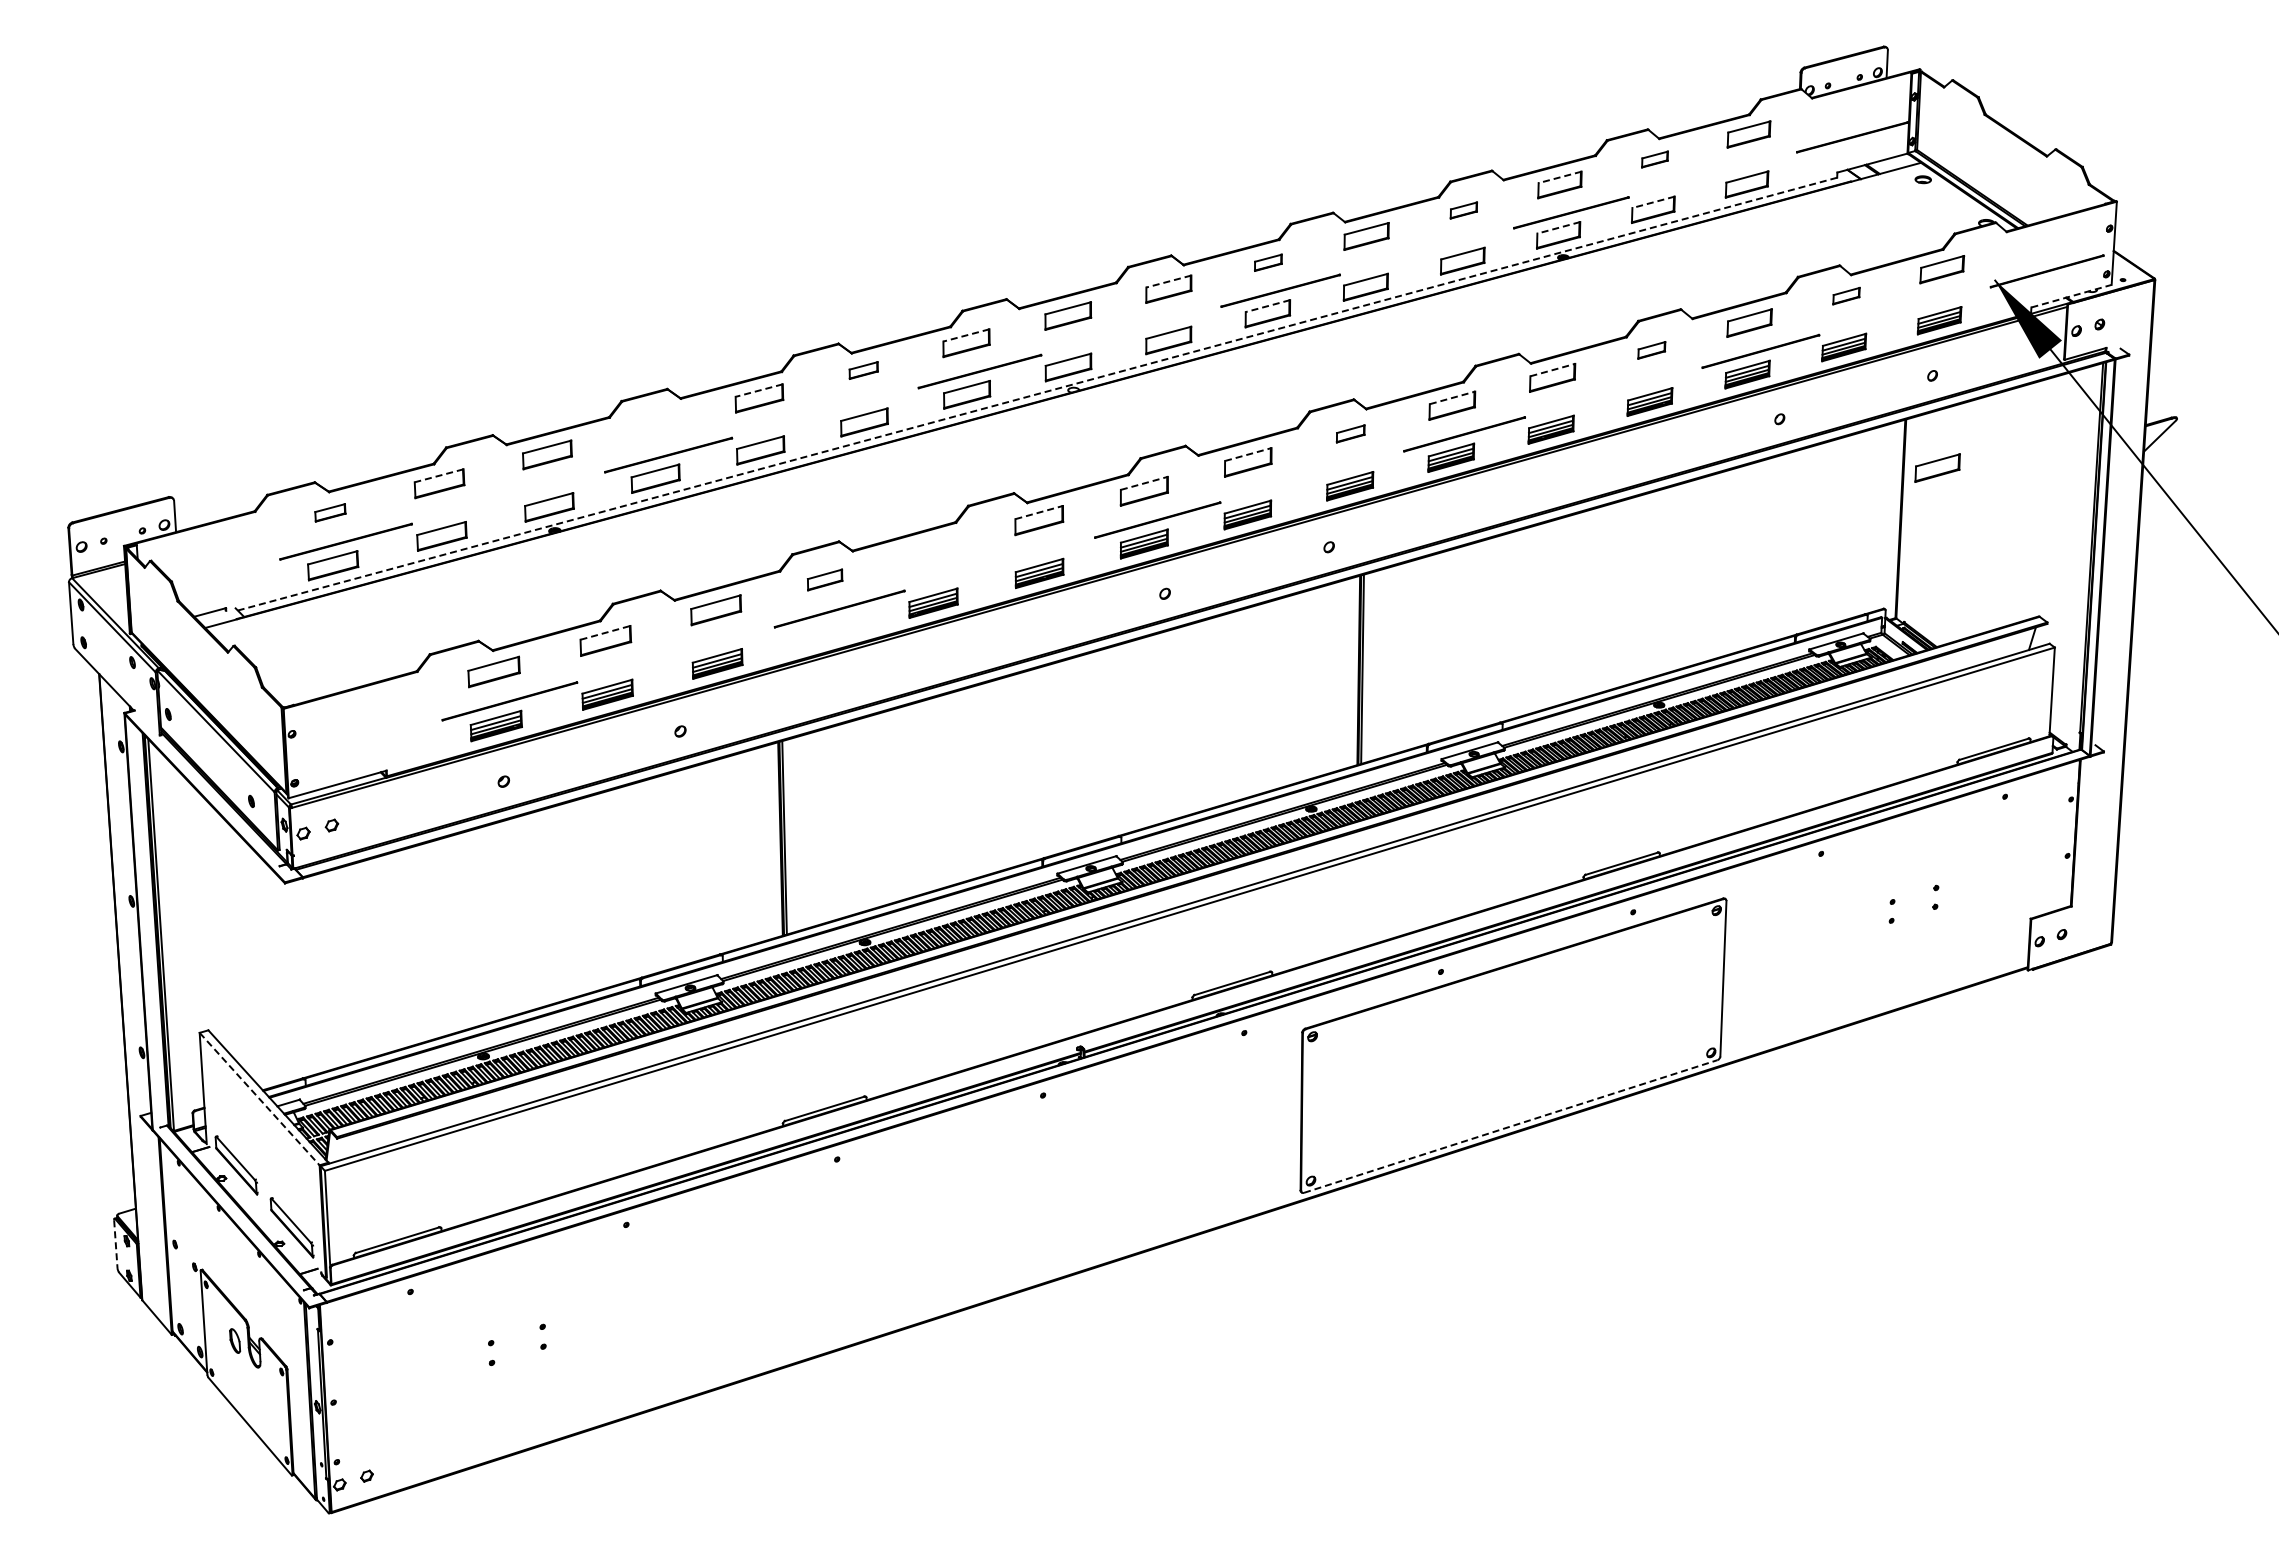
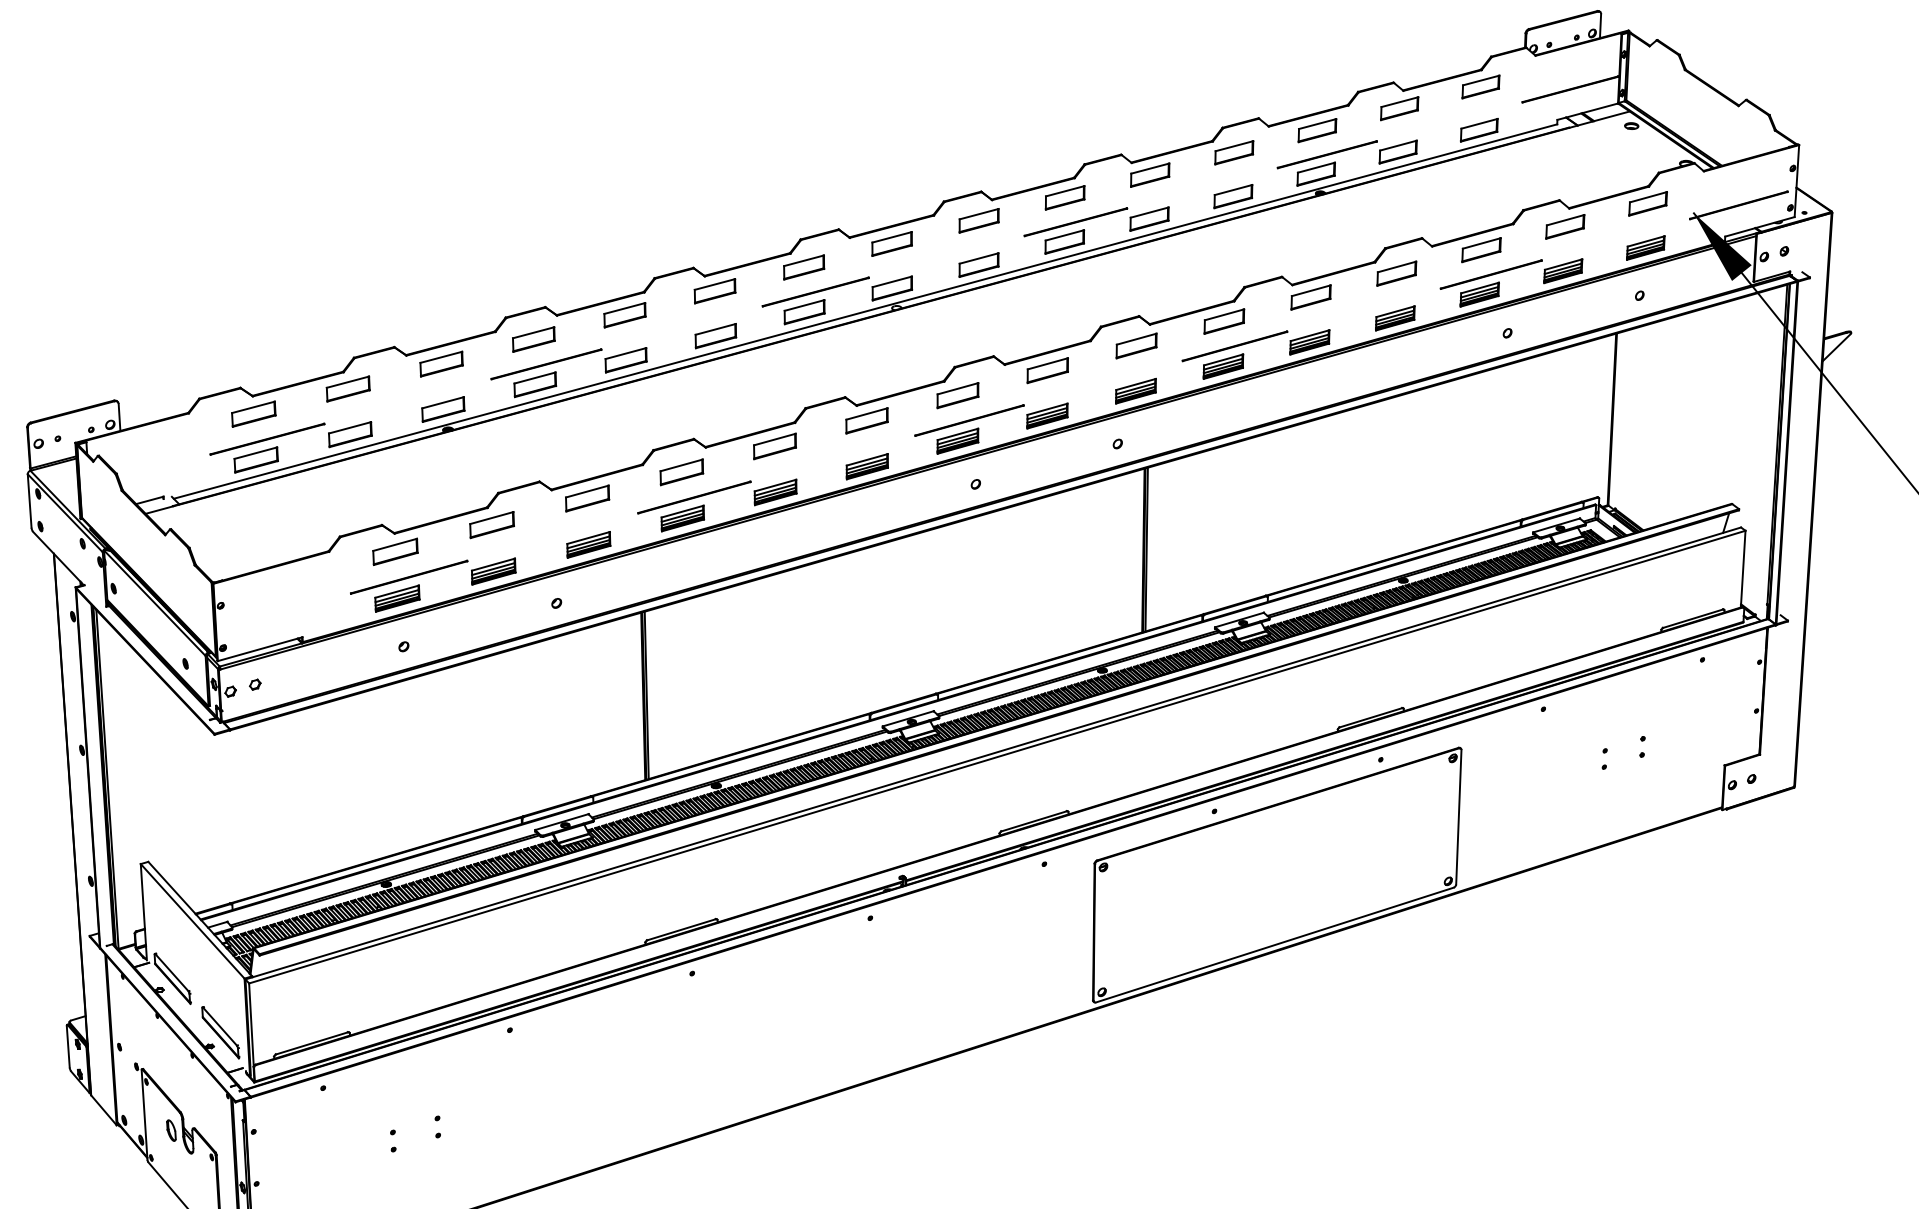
part: (1654, 159) -> (1399, 108), size x1.67
line: (1559, 177) -> (1317, 124), dashed -> solid
line: (1653, 202) -> (1398, 145), dashed -> solid
part: (1463, 210) -> (1234, 152), size x1.67
line: (1558, 227) -> (1316, 167), dashed -> solid
part: (1268, 262) -> (1065, 197), size x1.67
line: (1168, 281) -> (978, 214), dashed -> solid
part: (1846, 295) -> (1565, 226), size x1.67
line: (2071, 296) -> (1759, 227), dashed -> solid
line: (1267, 306) -> (1064, 235), dashed -> solid
line: (966, 335) -> (804, 260), dashed -> solid
part: (1651, 350) -> (1396, 273), size x1.67
line: (1553, 369) -> (1311, 290), dashed -> solid
part: (863, 370) -> (715, 291), size x1.67
line: (758, 390) -> (624, 308), dashed -> solid
line: (1037, 394) -> (865, 311), dashed -> solid
line: (1452, 397) -> (1224, 314), dashed -> solid
part: (654, 426) -> (534, 339), added
part: (1350, 433) -> (1136, 345), size x1.67
line: (1248, 454) -> (1048, 363), dashed -> solid
part: (1937, 467) -> (1644, 375), removed
line: (438, 475) -> (347, 381), dashed -> solid
line: (1144, 483) -> (958, 388), dashed -> solid
part: (330, 512) -> (253, 413), size x1.67
line: (1039, 512) -> (867, 413), dashed -> solid
part: (932, 549) -> (774, 445), added
part: (824, 579) -> (681, 471), size x1.43
line: (605, 632) -> (491, 517), dashed -> solid
part: (825, 633) -> (682, 518), added
line: (259, 1099) -> (192, 921), dashed -> solid
line: (1511, 1126) -> (1275, 945), dashed -> solid
line: (115, 1244) -> (67, 1047), dashed -> solid

